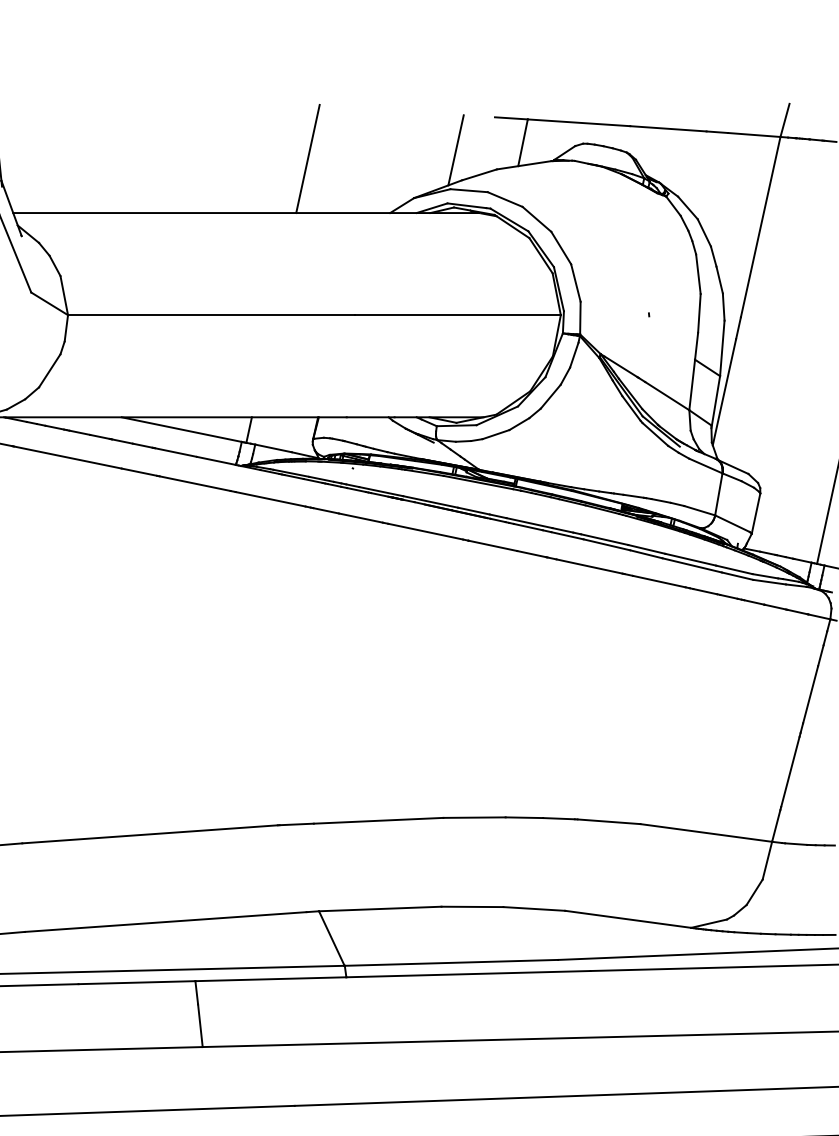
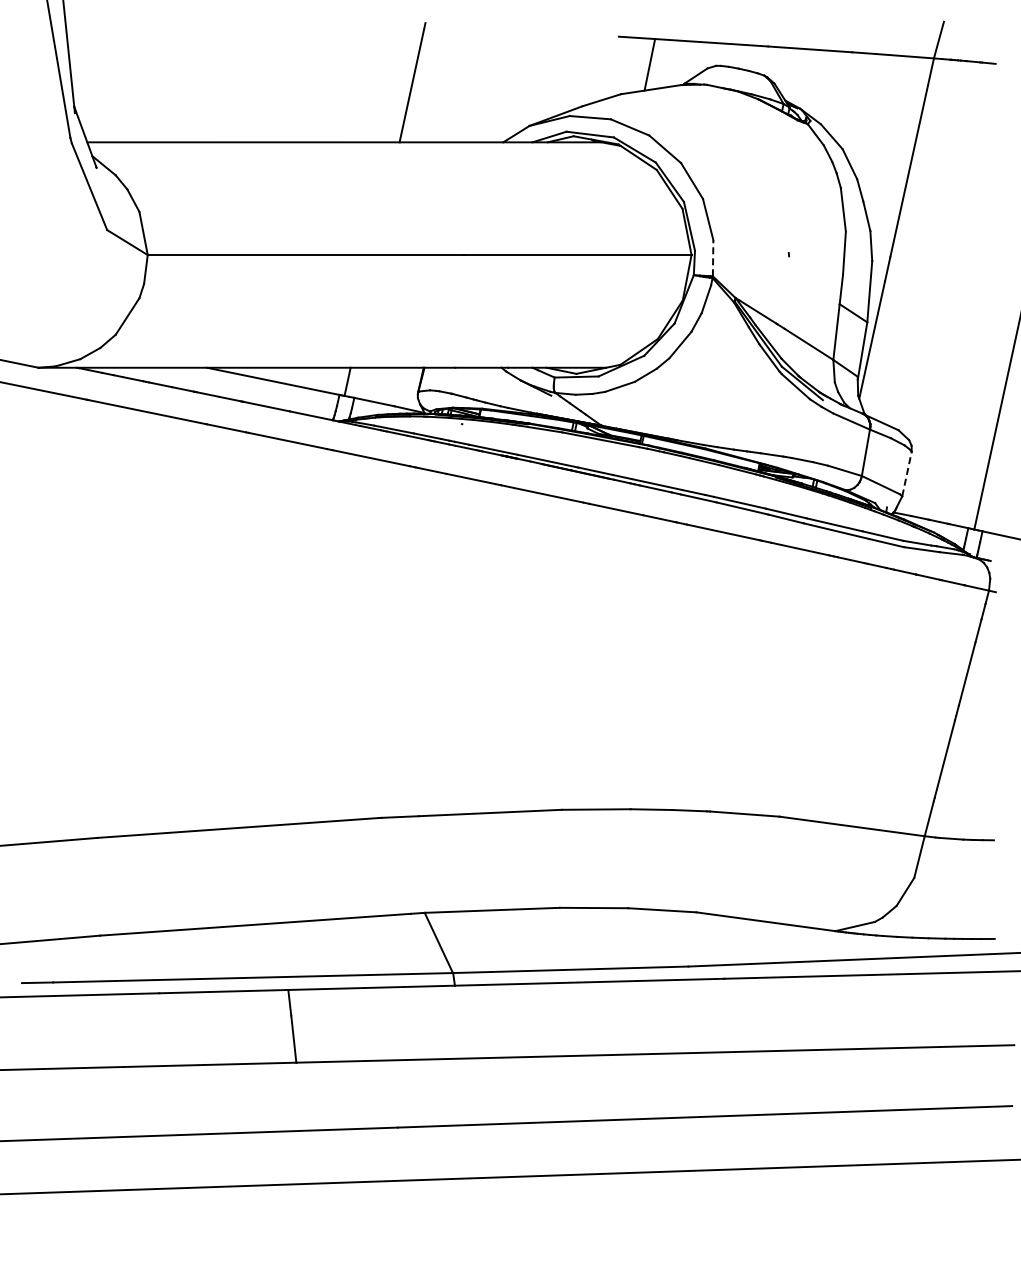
line: (455, 149) -> (575, 72), removed
line: (580, 317) -> (713, 257), solid -> dashed
line: (755, 514) -> (906, 474), solid -> dashed

